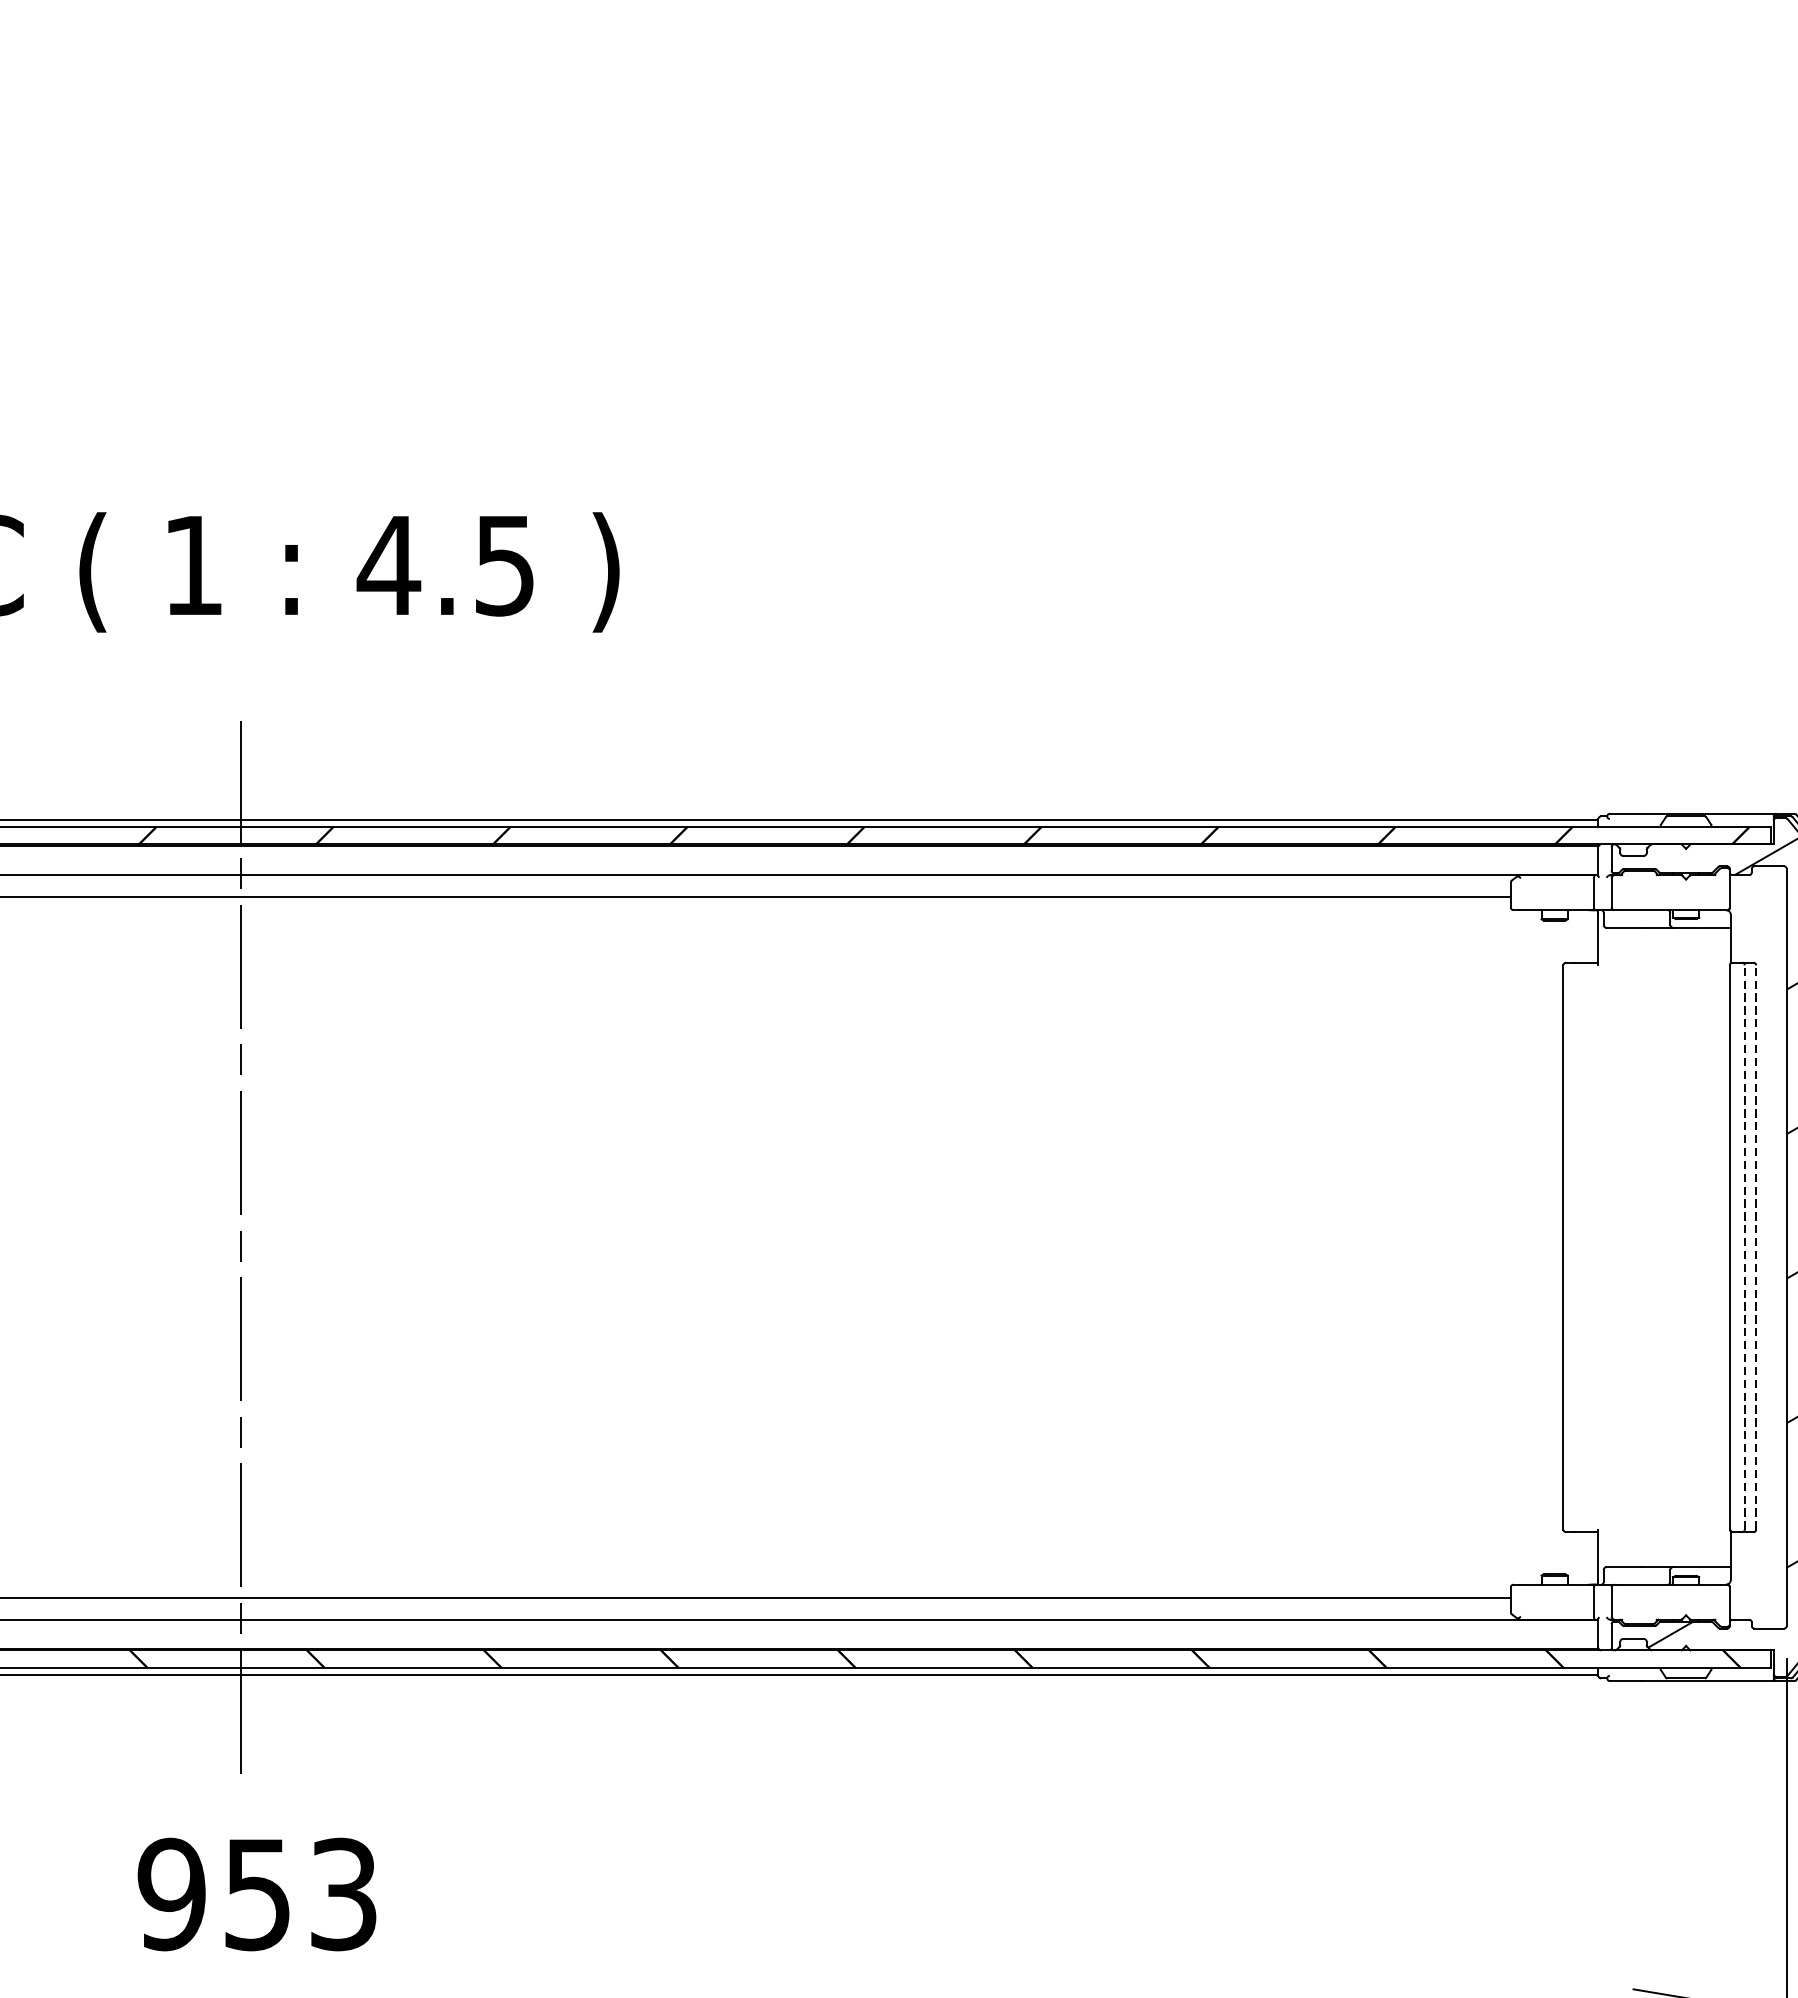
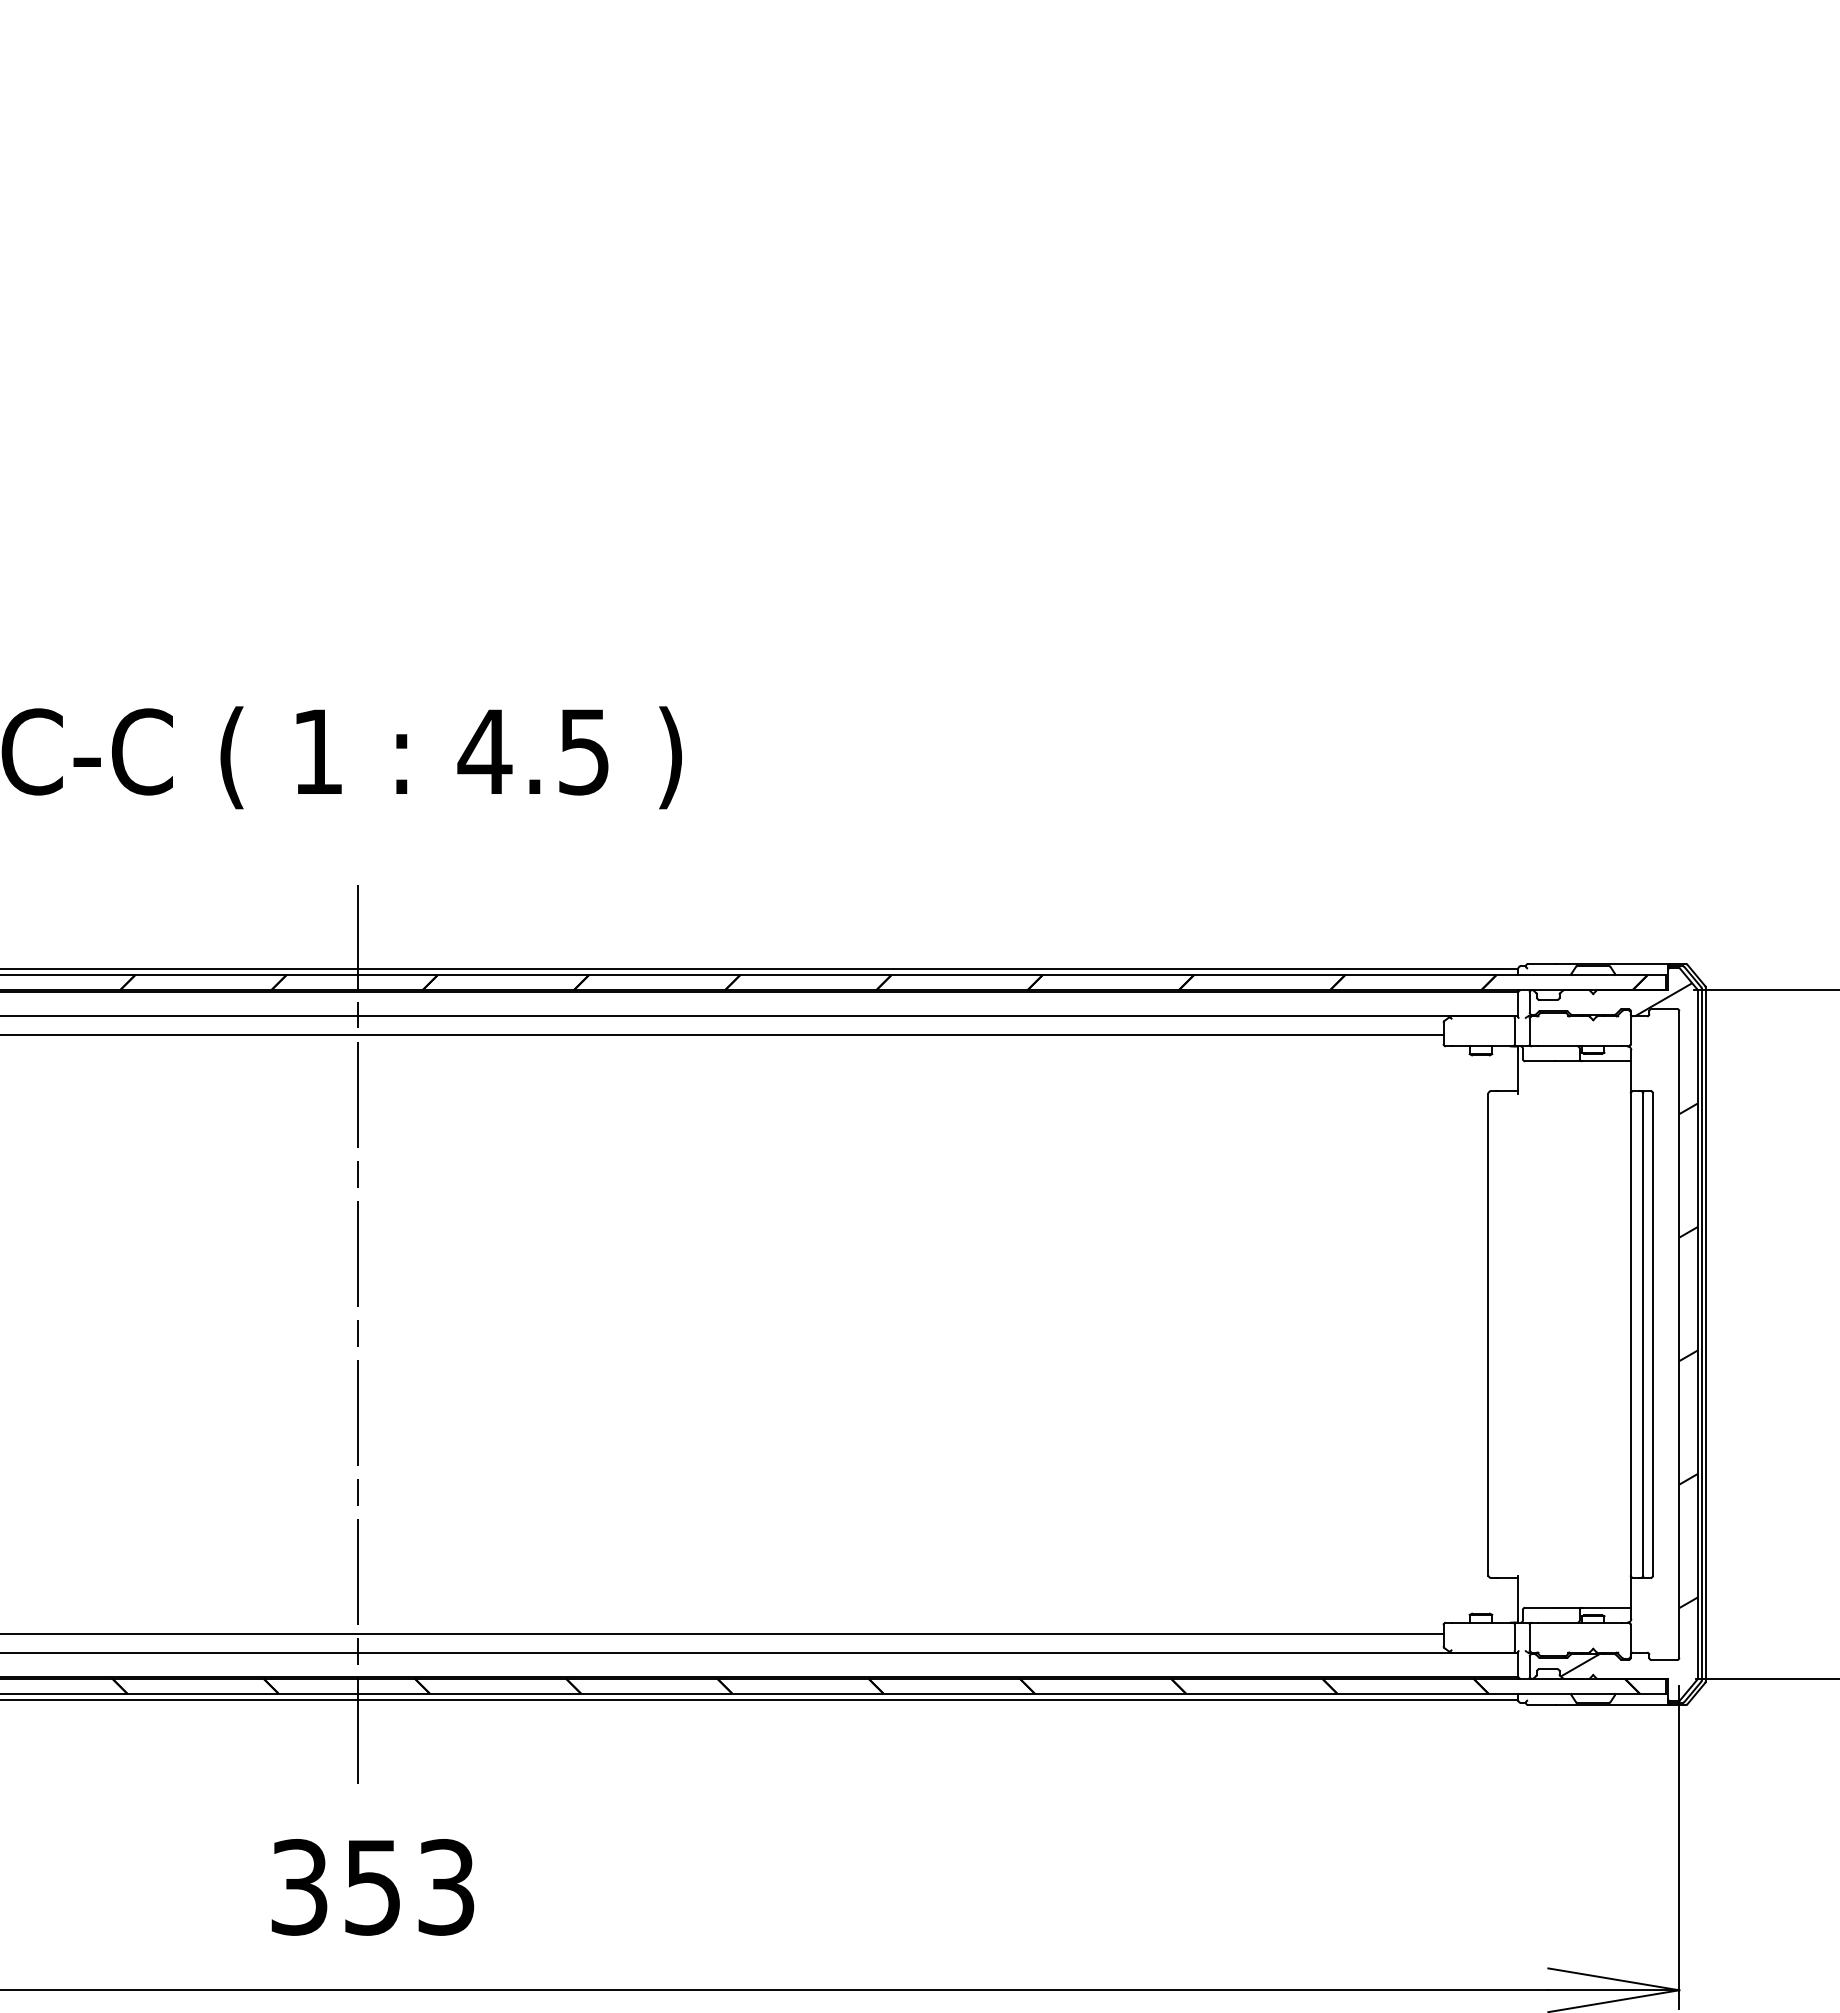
line: (1744, 1247) -> (1643, 1334), dashed -> solid
line: (1756, 1247) -> (1653, 1334), dashed -> solid
text: (171, 1894) -> (299, 1887), 953 -> 353

